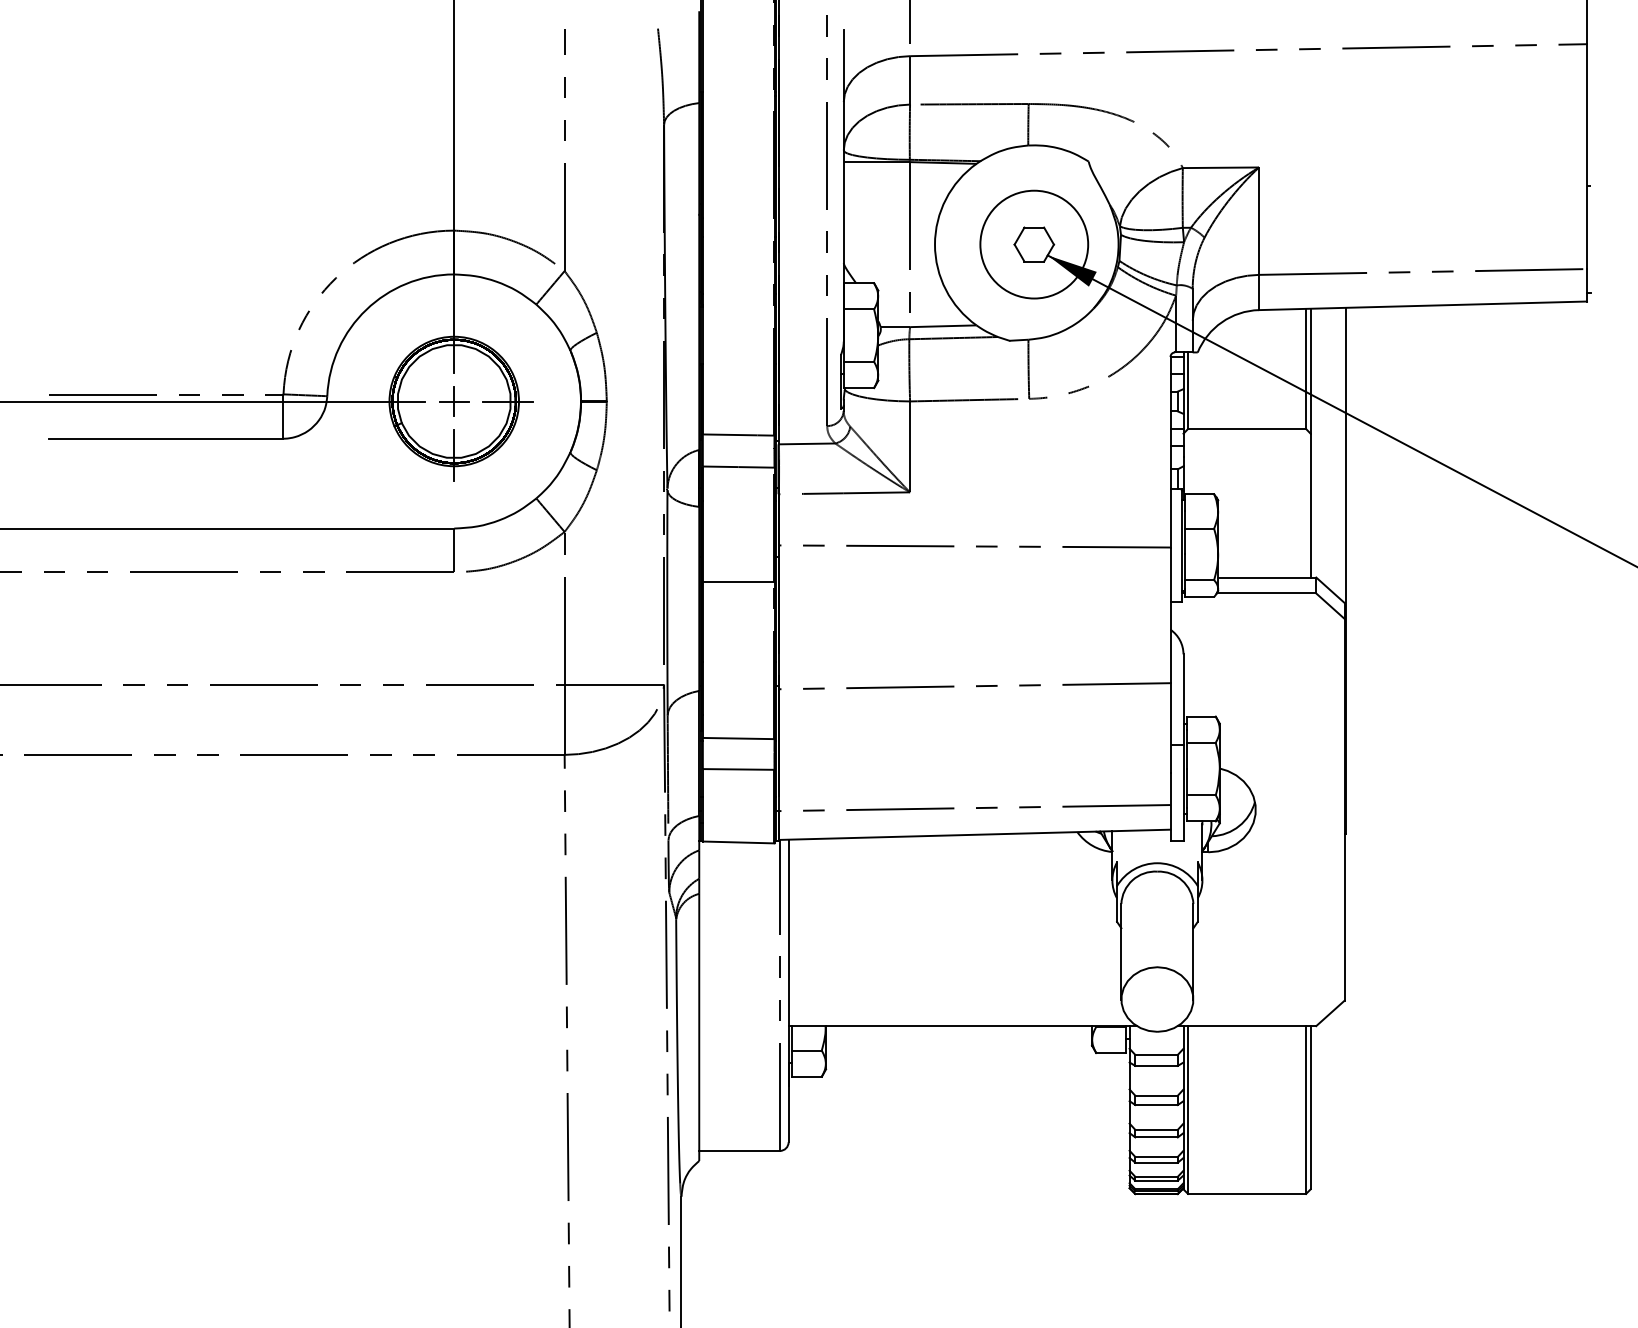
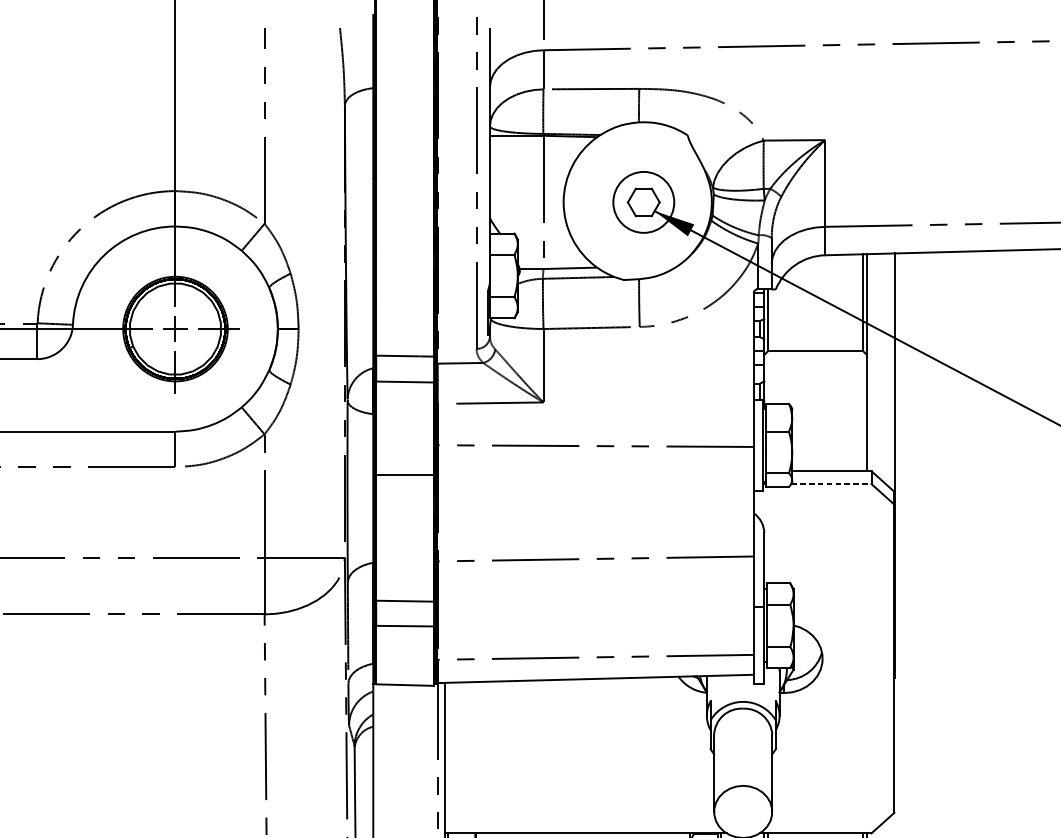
circle: (1034, 244) -> (643, 202), size x0.7
line: (1266, 593) -> (831, 484), solid -> dashed

